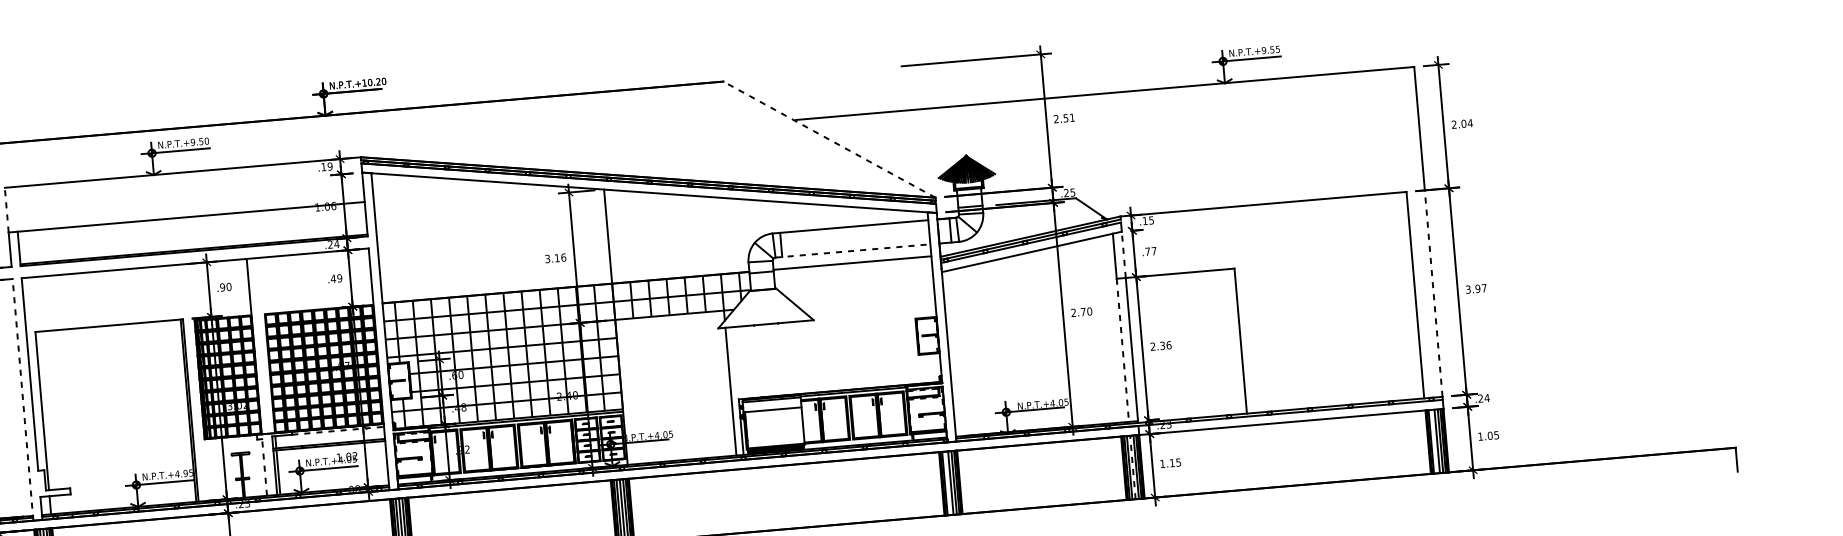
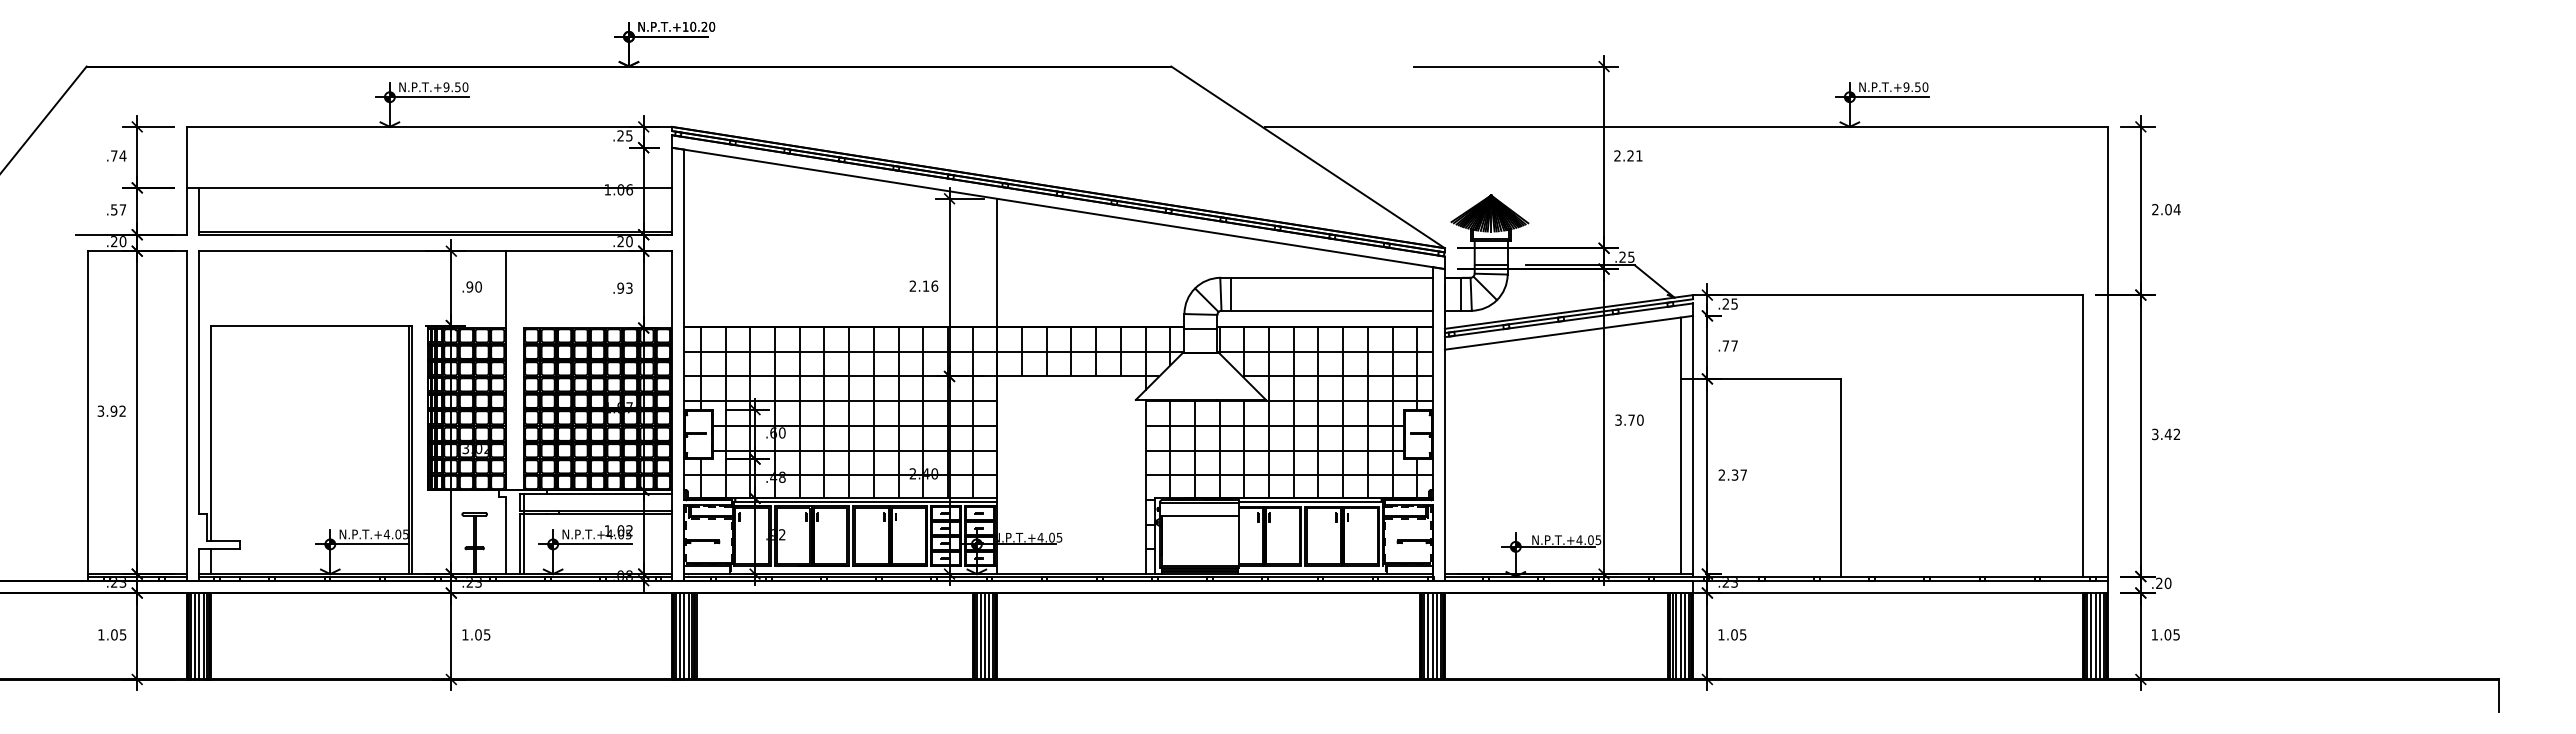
text: (1277, 49) -> (1925, 87), N.P.T.+9.55 -> N.P.T.+9.50
text: (1065, 117) -> (1630, 155), 2.51 -> 2.21
line: (829, 139) -> (1307, 157), dashed -> solid
text: (326, 166) -> (624, 135), .19 -> .25
line: (6, 209) -> (186, 156), dashed -> solid
text: (1144, 220) -> (1725, 303), .15 -> .25
text: (336, 244) -> (628, 241), .24 -> .20
line: (853, 250) -> (1327, 310), dashed -> solid
line: (1124, 254) -> (1693, 347), dashed -> solid
text: (547, 259) -> (912, 286), 3.16 -> 2.16
text: (336, 278) -> (624, 287), .49 -> .93
text: (1480, 288) -> (2172, 434), 3.97 -> 3.42
line: (1433, 293) -> (2107, 435), dashed -> solid
text: (1073, 313) -> (1618, 420), 2.70 -> 3.70
text: (1168, 344) -> (1743, 474), 2.36 -> 2.37
hatch: (832, 347) -> (1288, 438), added
line: (1122, 350) -> (1680, 476), dashed -> solid
text: (1486, 398) -> (2167, 583), .24 -> .20
line: (22, 399) -> (186, 415), dashed -> solid
line: (338, 430) -> (609, 494), dashed -> solid
line: (1434, 441) -> (2091, 636), added
text: (1172, 462) -> (1734, 634), 1.15 -> 1.05
line: (1132, 466) -> (1680, 635), dashed -> solid
line: (264, 467) -> (505, 535), dashed -> solid
text: (185, 473) -> (398, 534), N.P.T.+4.95 -> N.P.T.+4.05
line: (947, 483) -> (1428, 636), added

